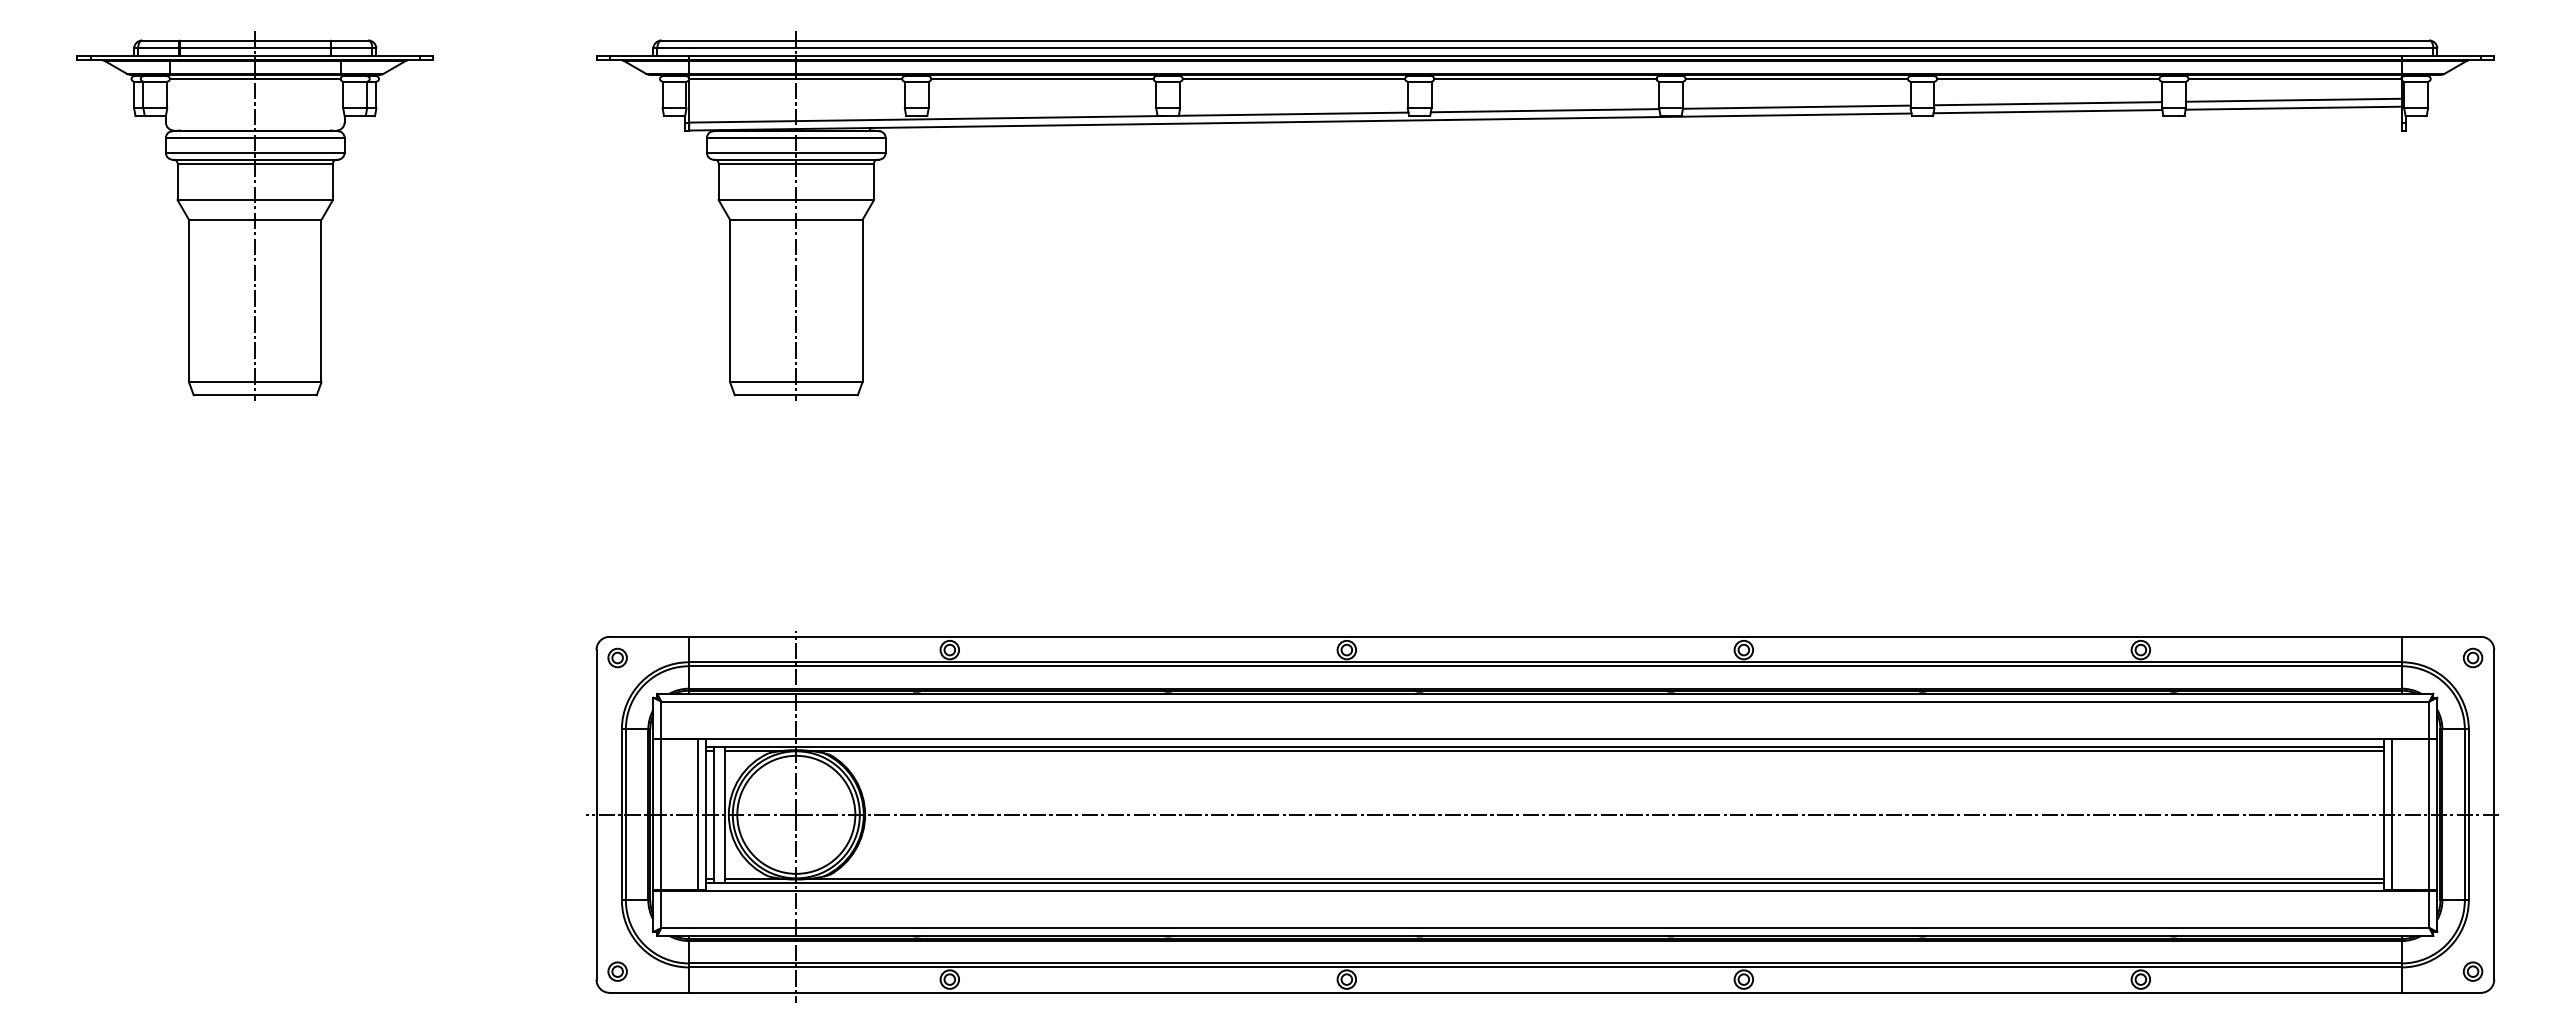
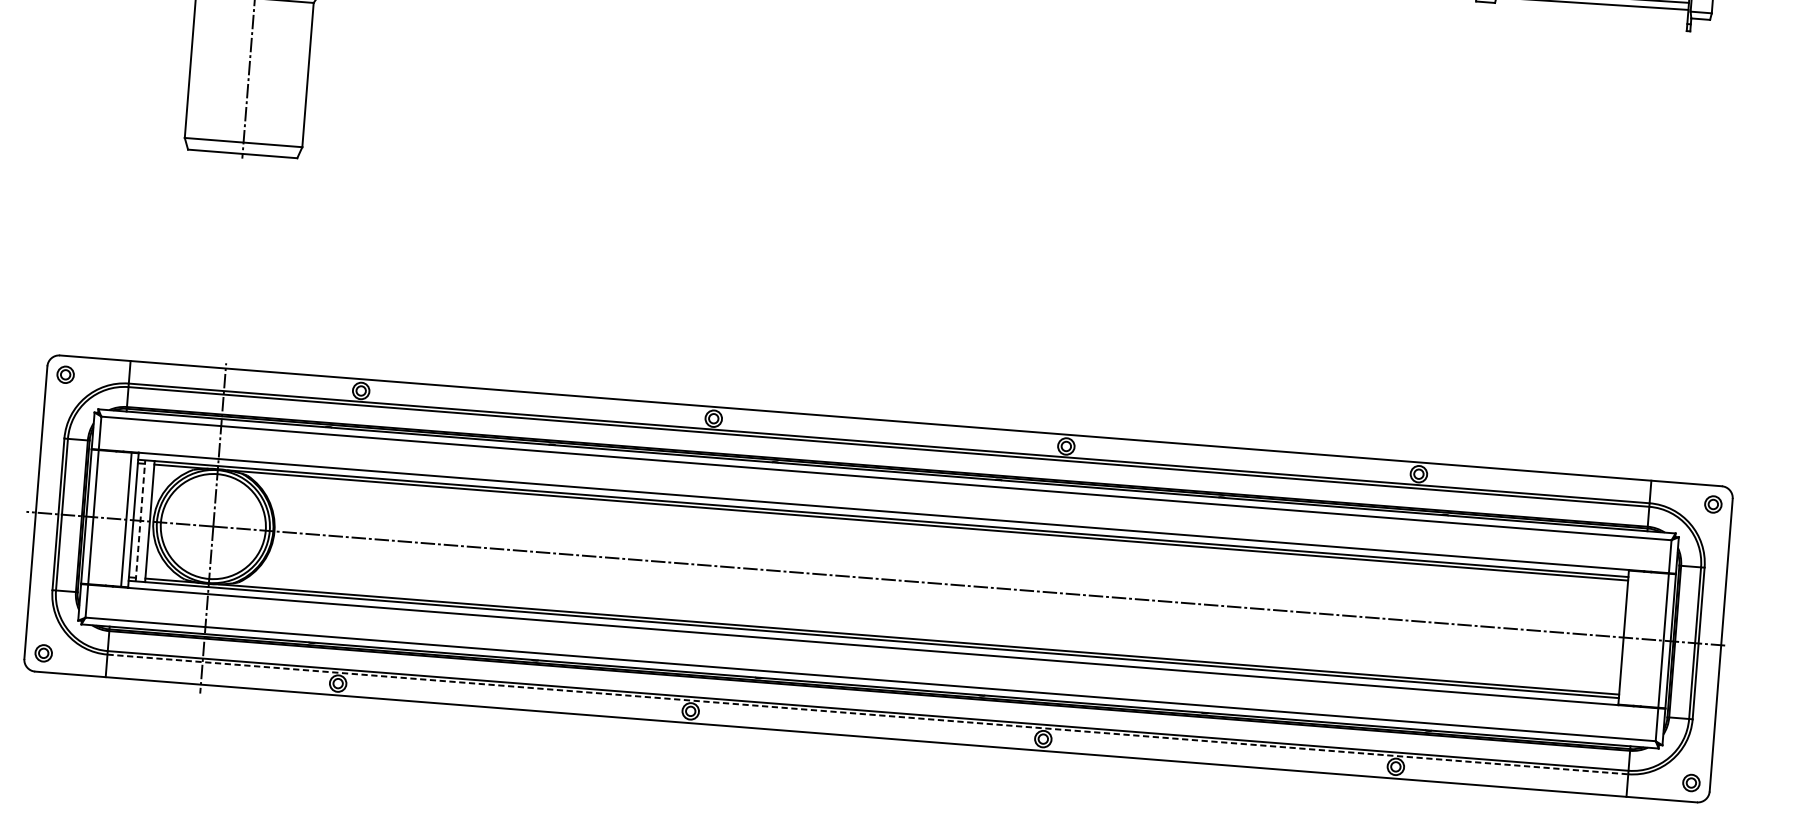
line: (714, 814) -> (140, 520), solid -> dashed
line: (2392, 814) -> (1630, 637), removed
line: (1545, 967) -> (867, 714), solid -> dashed

